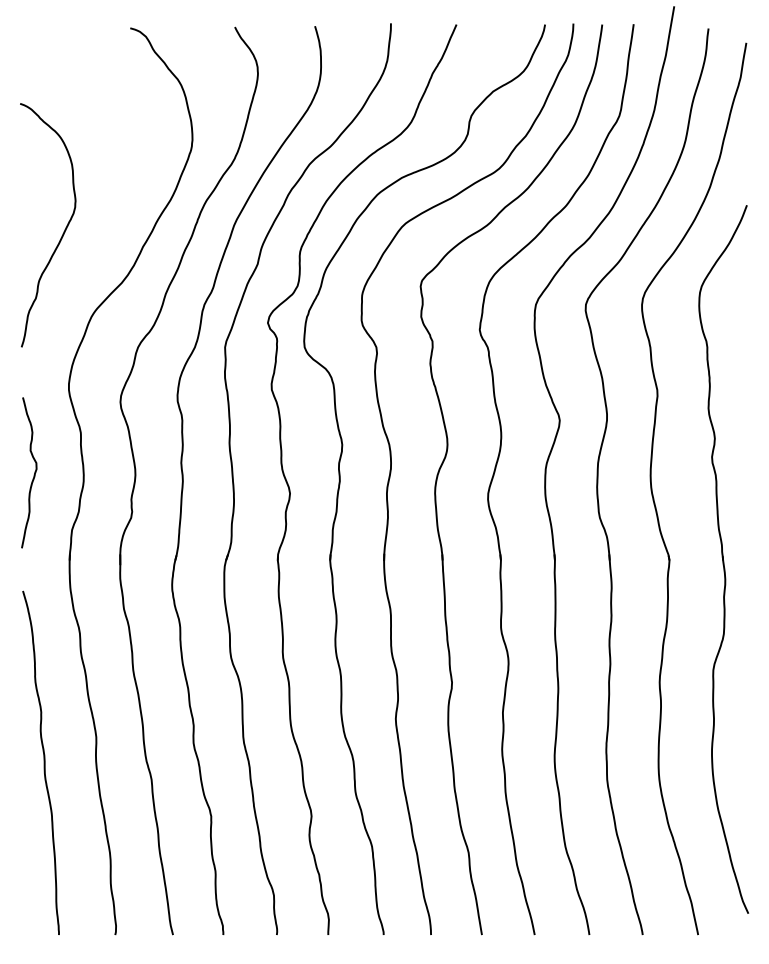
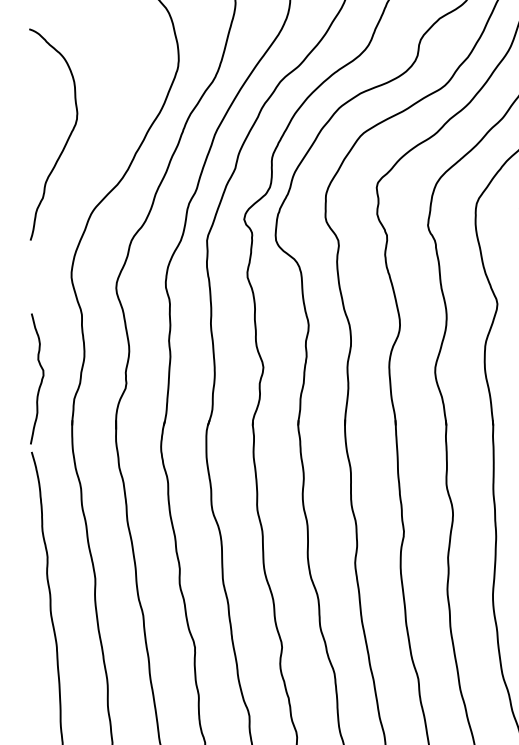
curve: (34, 472) -> (41, 378), moved

